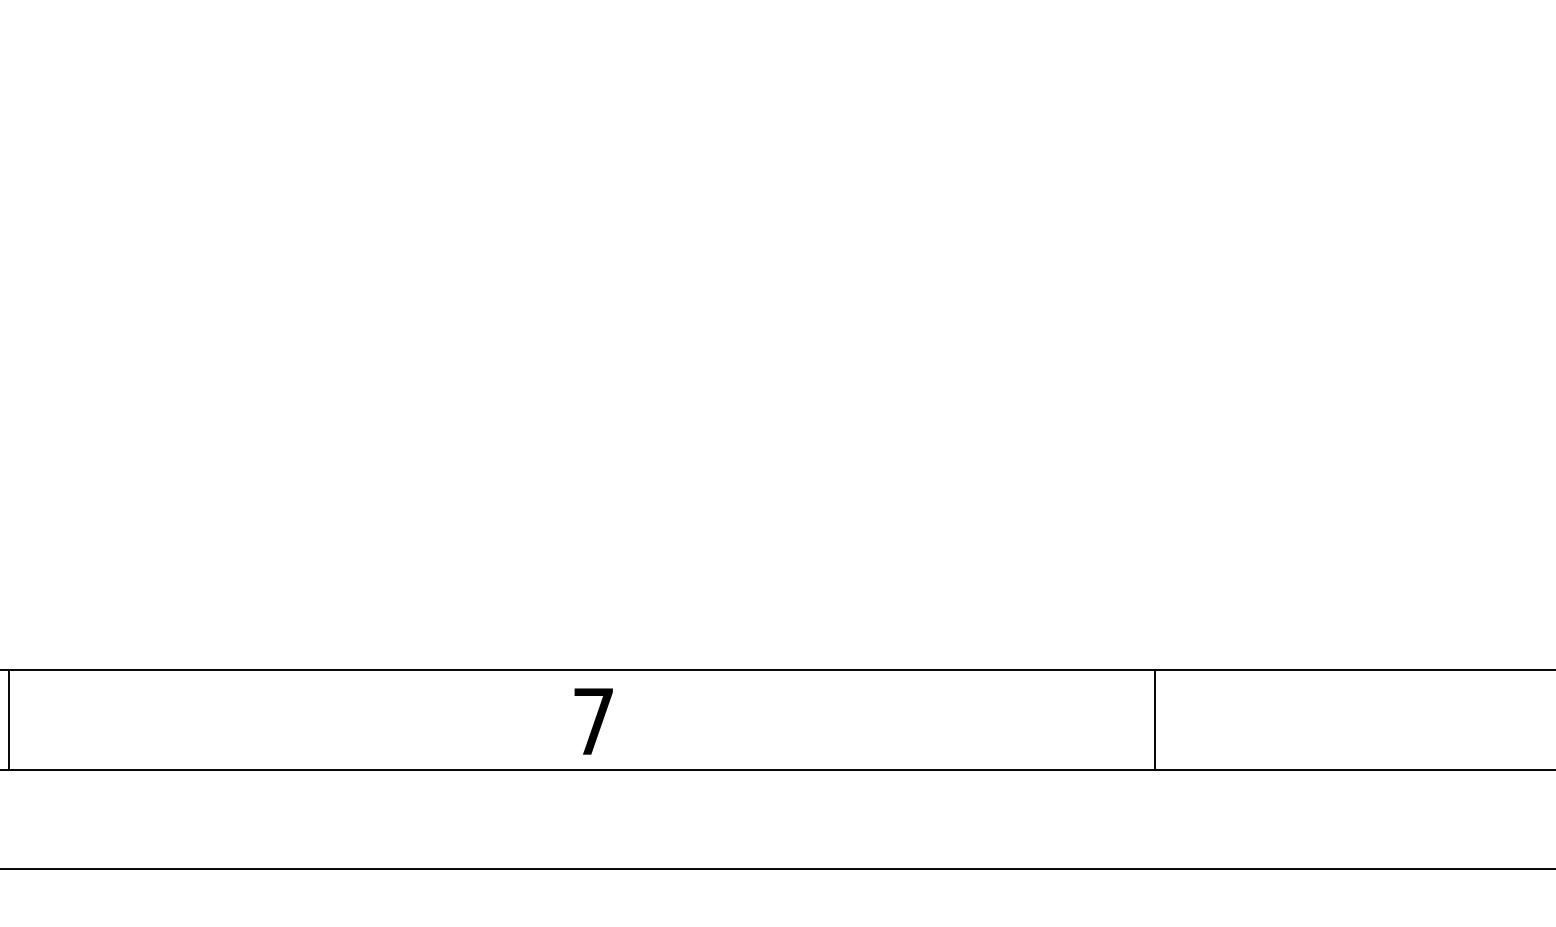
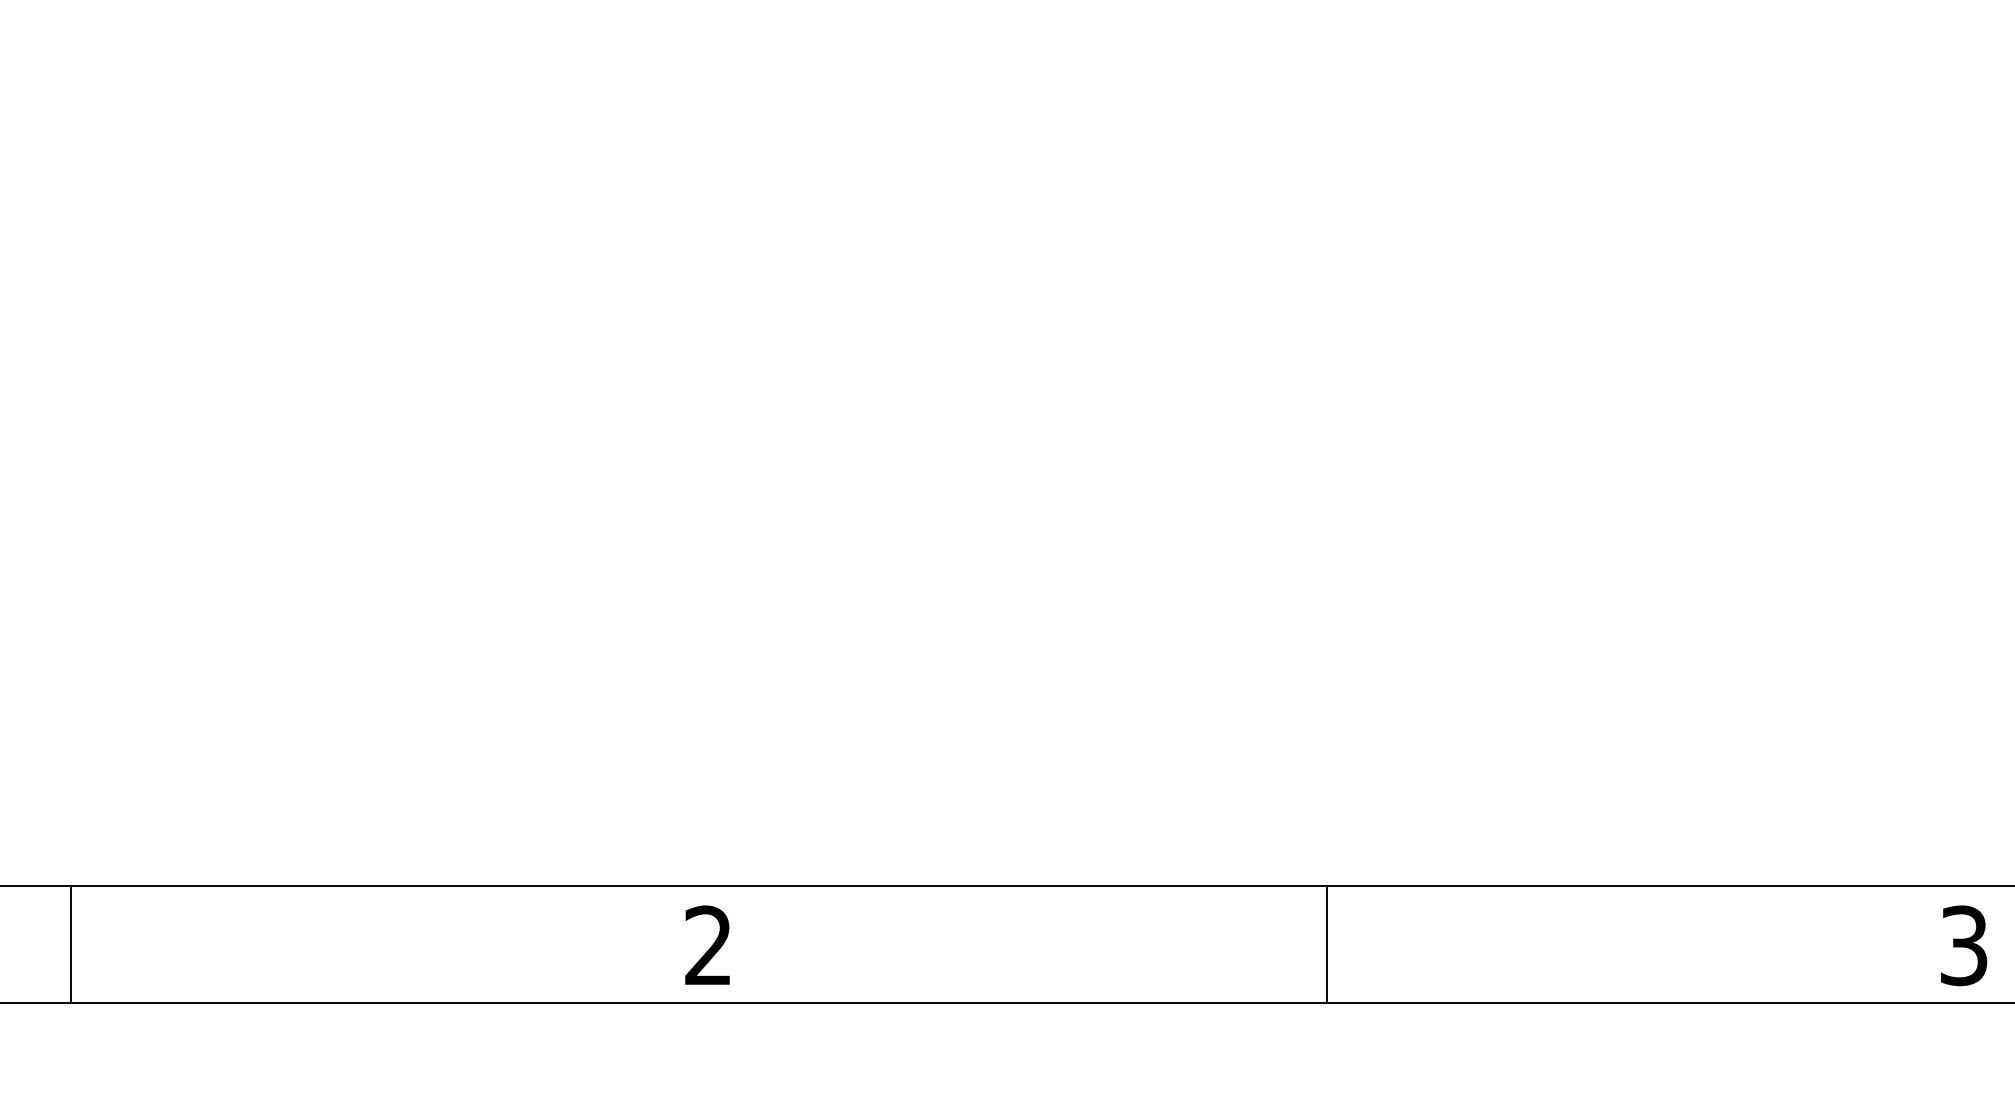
line: (9, 719) -> (71, 943), moved
line: (1155, 719) -> (1326, 943), moved
text: (593, 720) -> (708, 944), 7 -> 2

